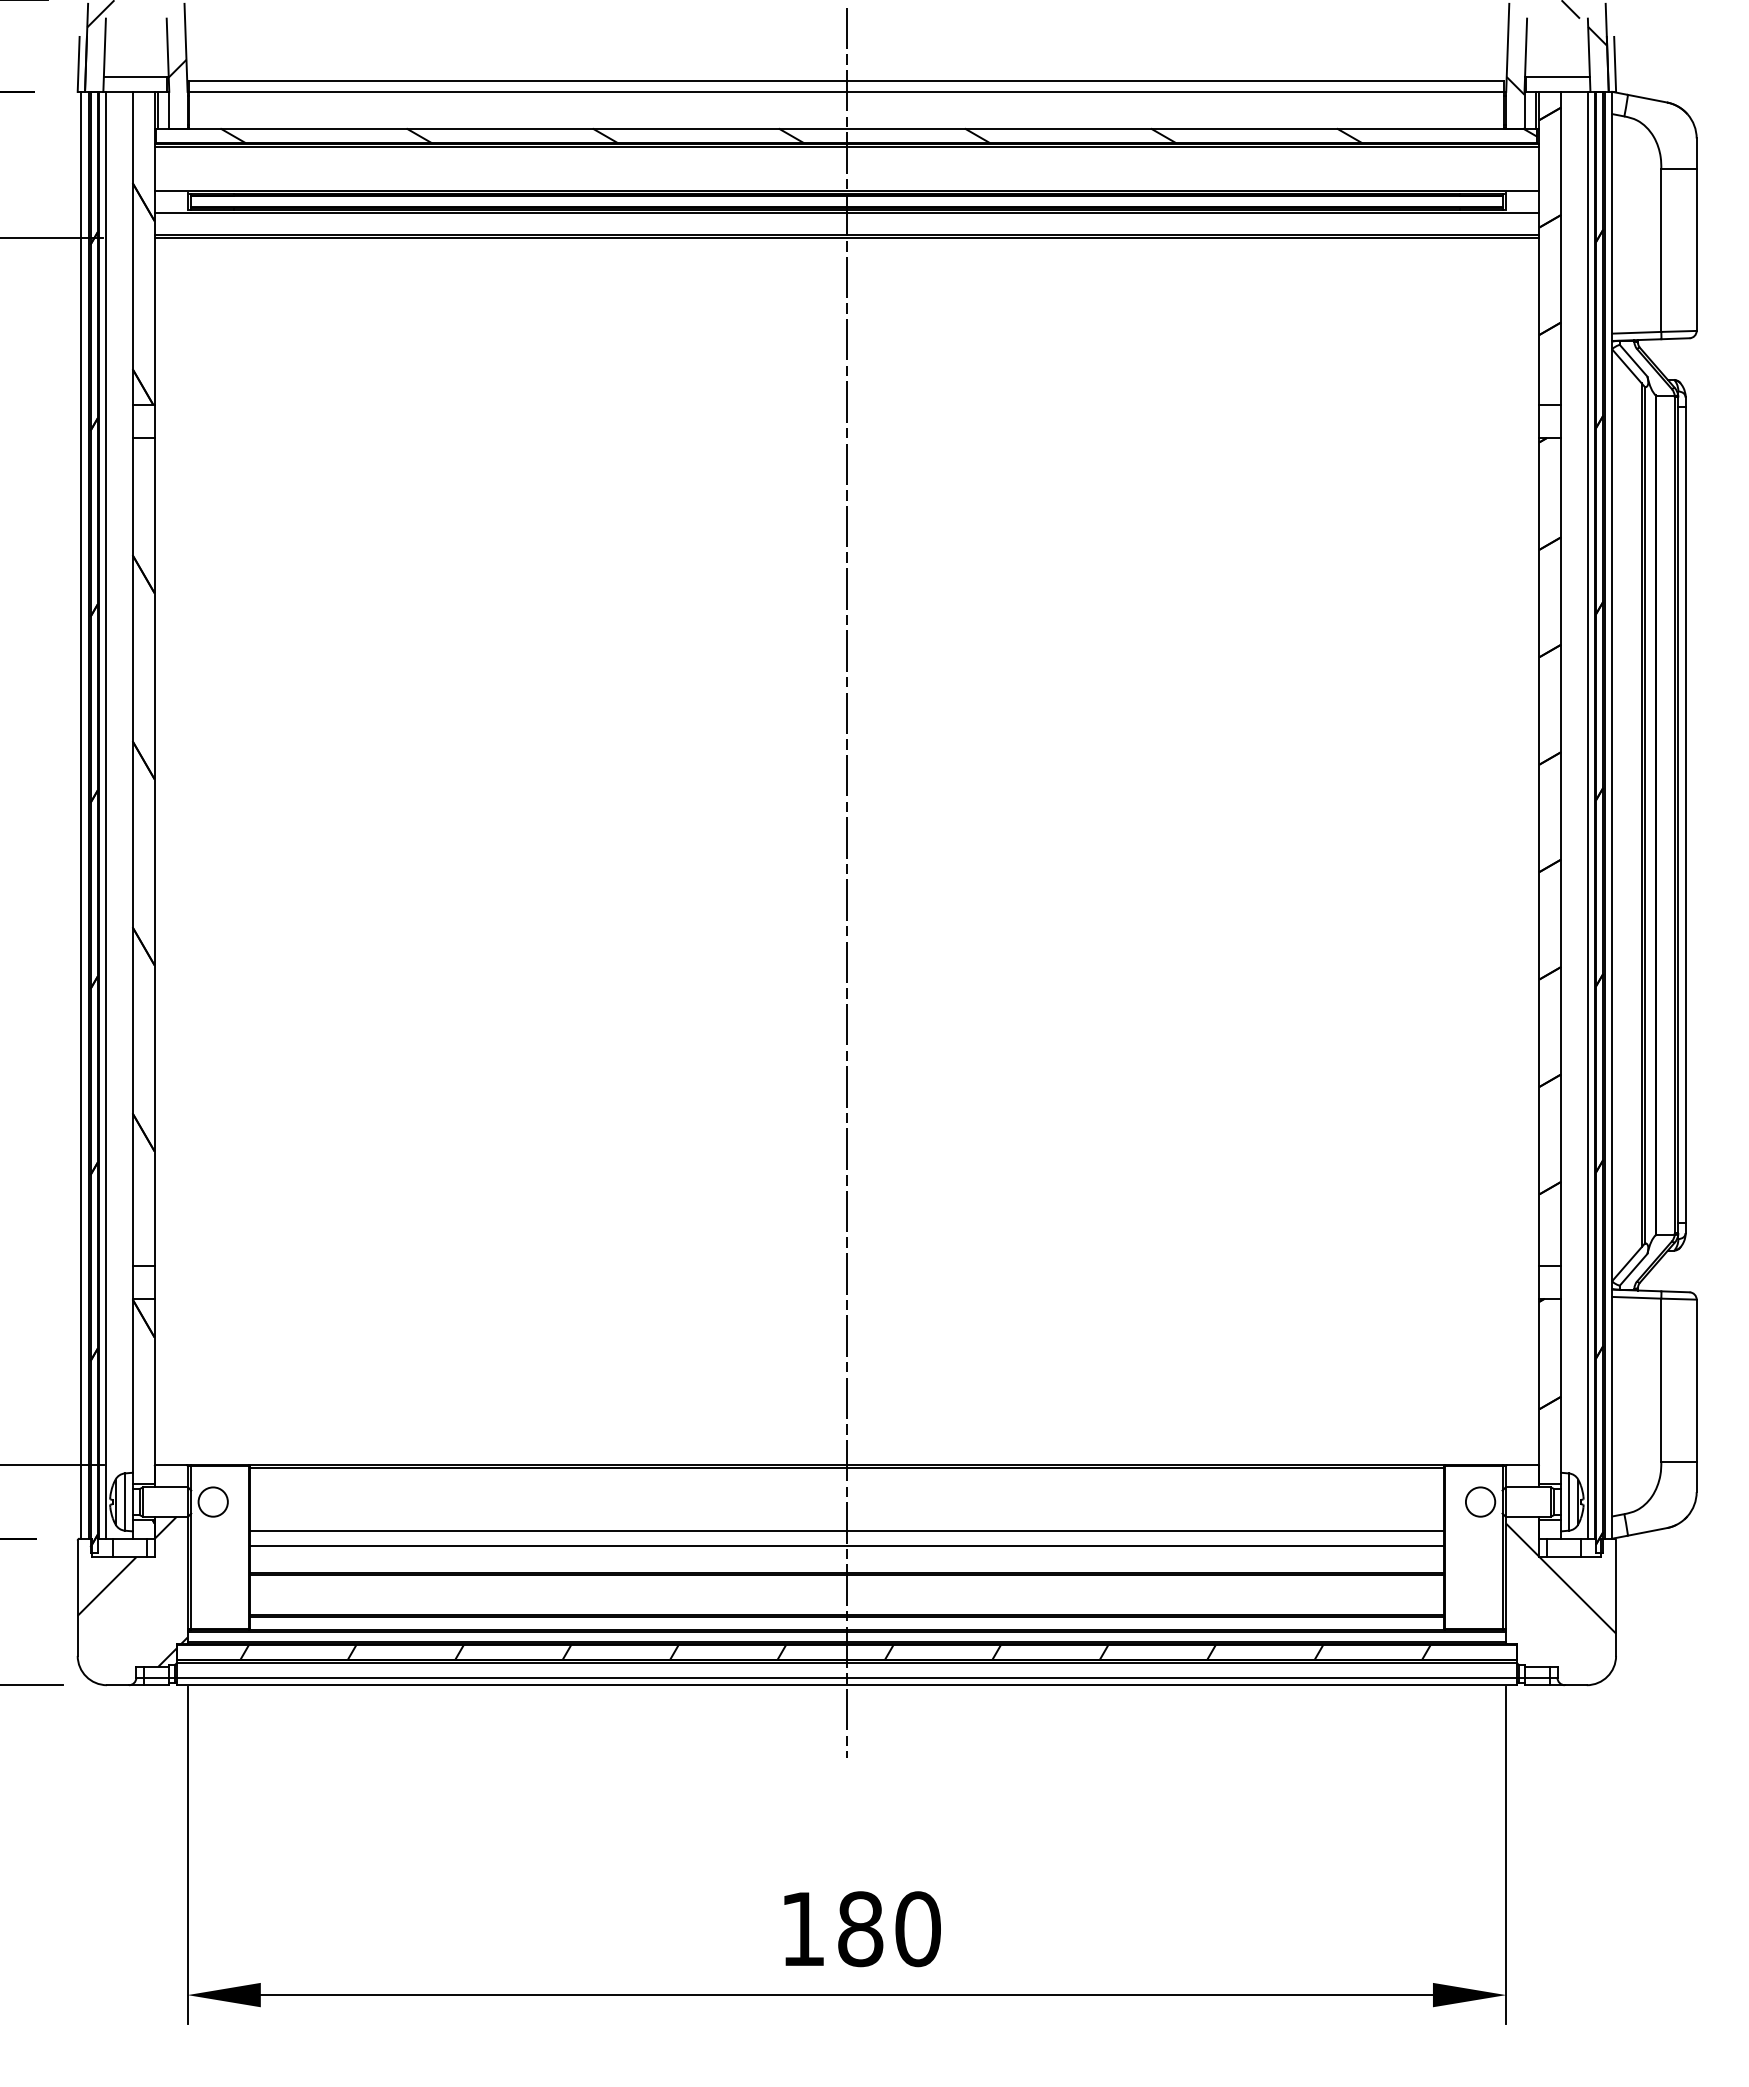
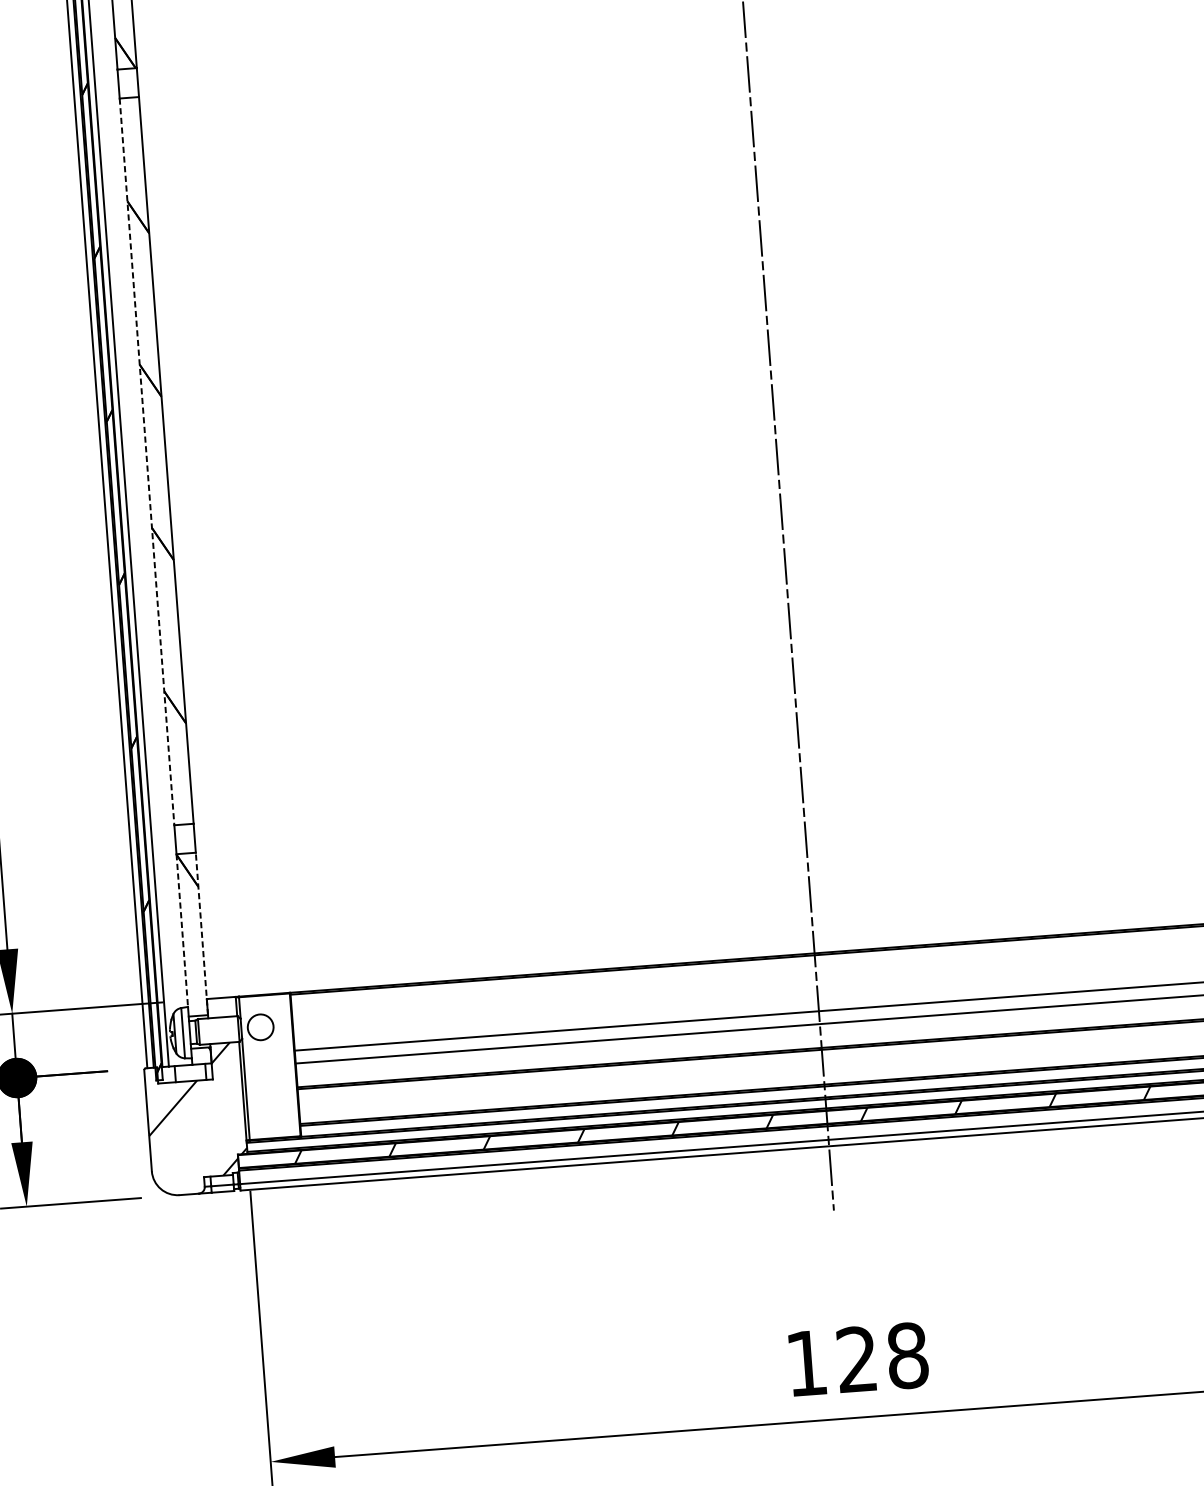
line: (132, 851) -> (146, 461), solid -> dashed
line: (132, 1385) -> (182, 930), solid -> dashed
line: (154, 1390) -> (201, 933), solid -> dashed
text: (889, 1929) -> (882, 1357), 180 -> 128

